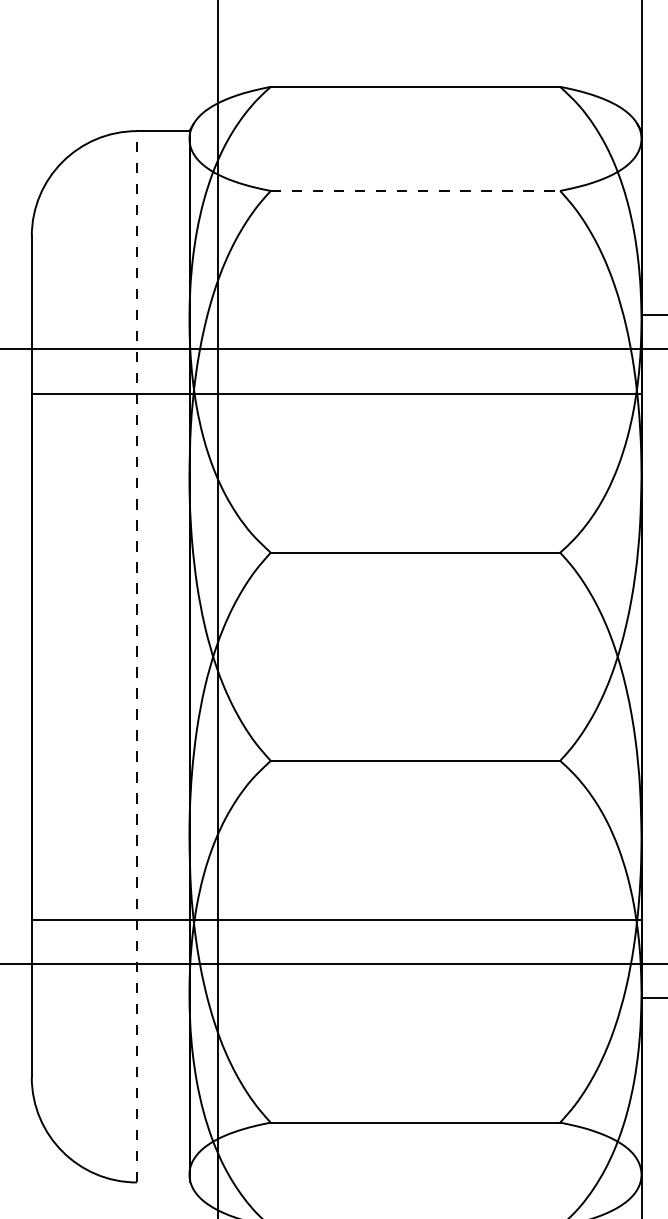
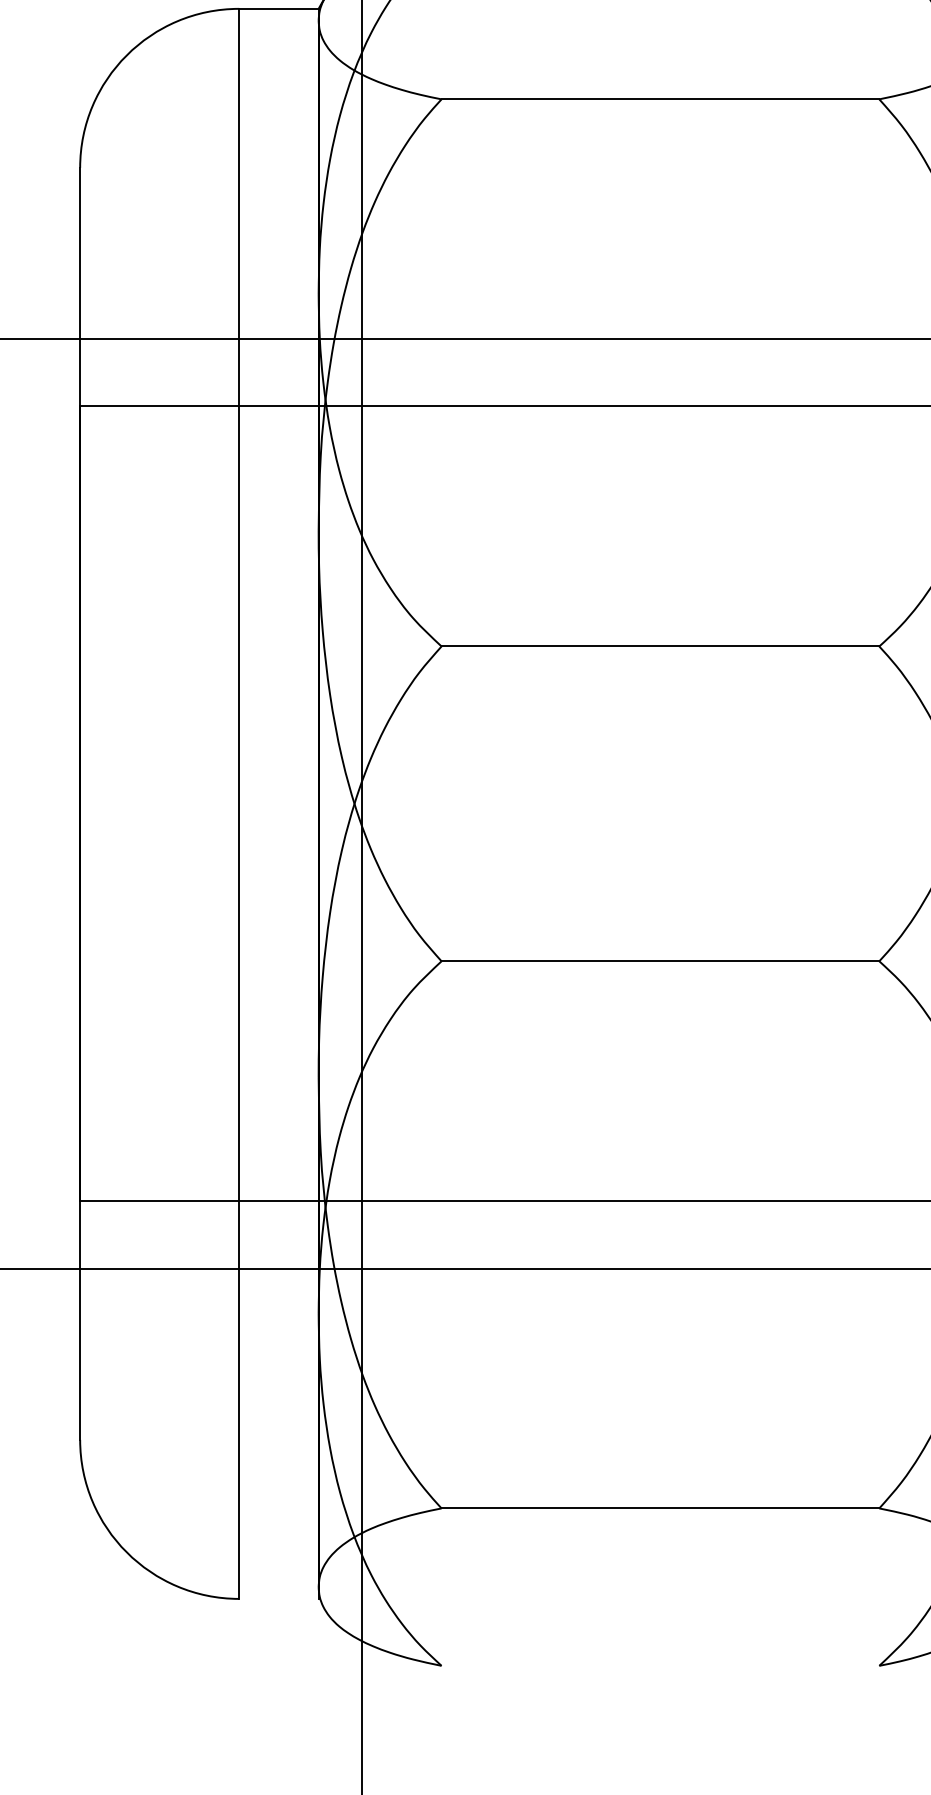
line: (415, 190) -> (660, 98), dashed -> solid
line: (136, 656) -> (238, 803), dashed -> solid

